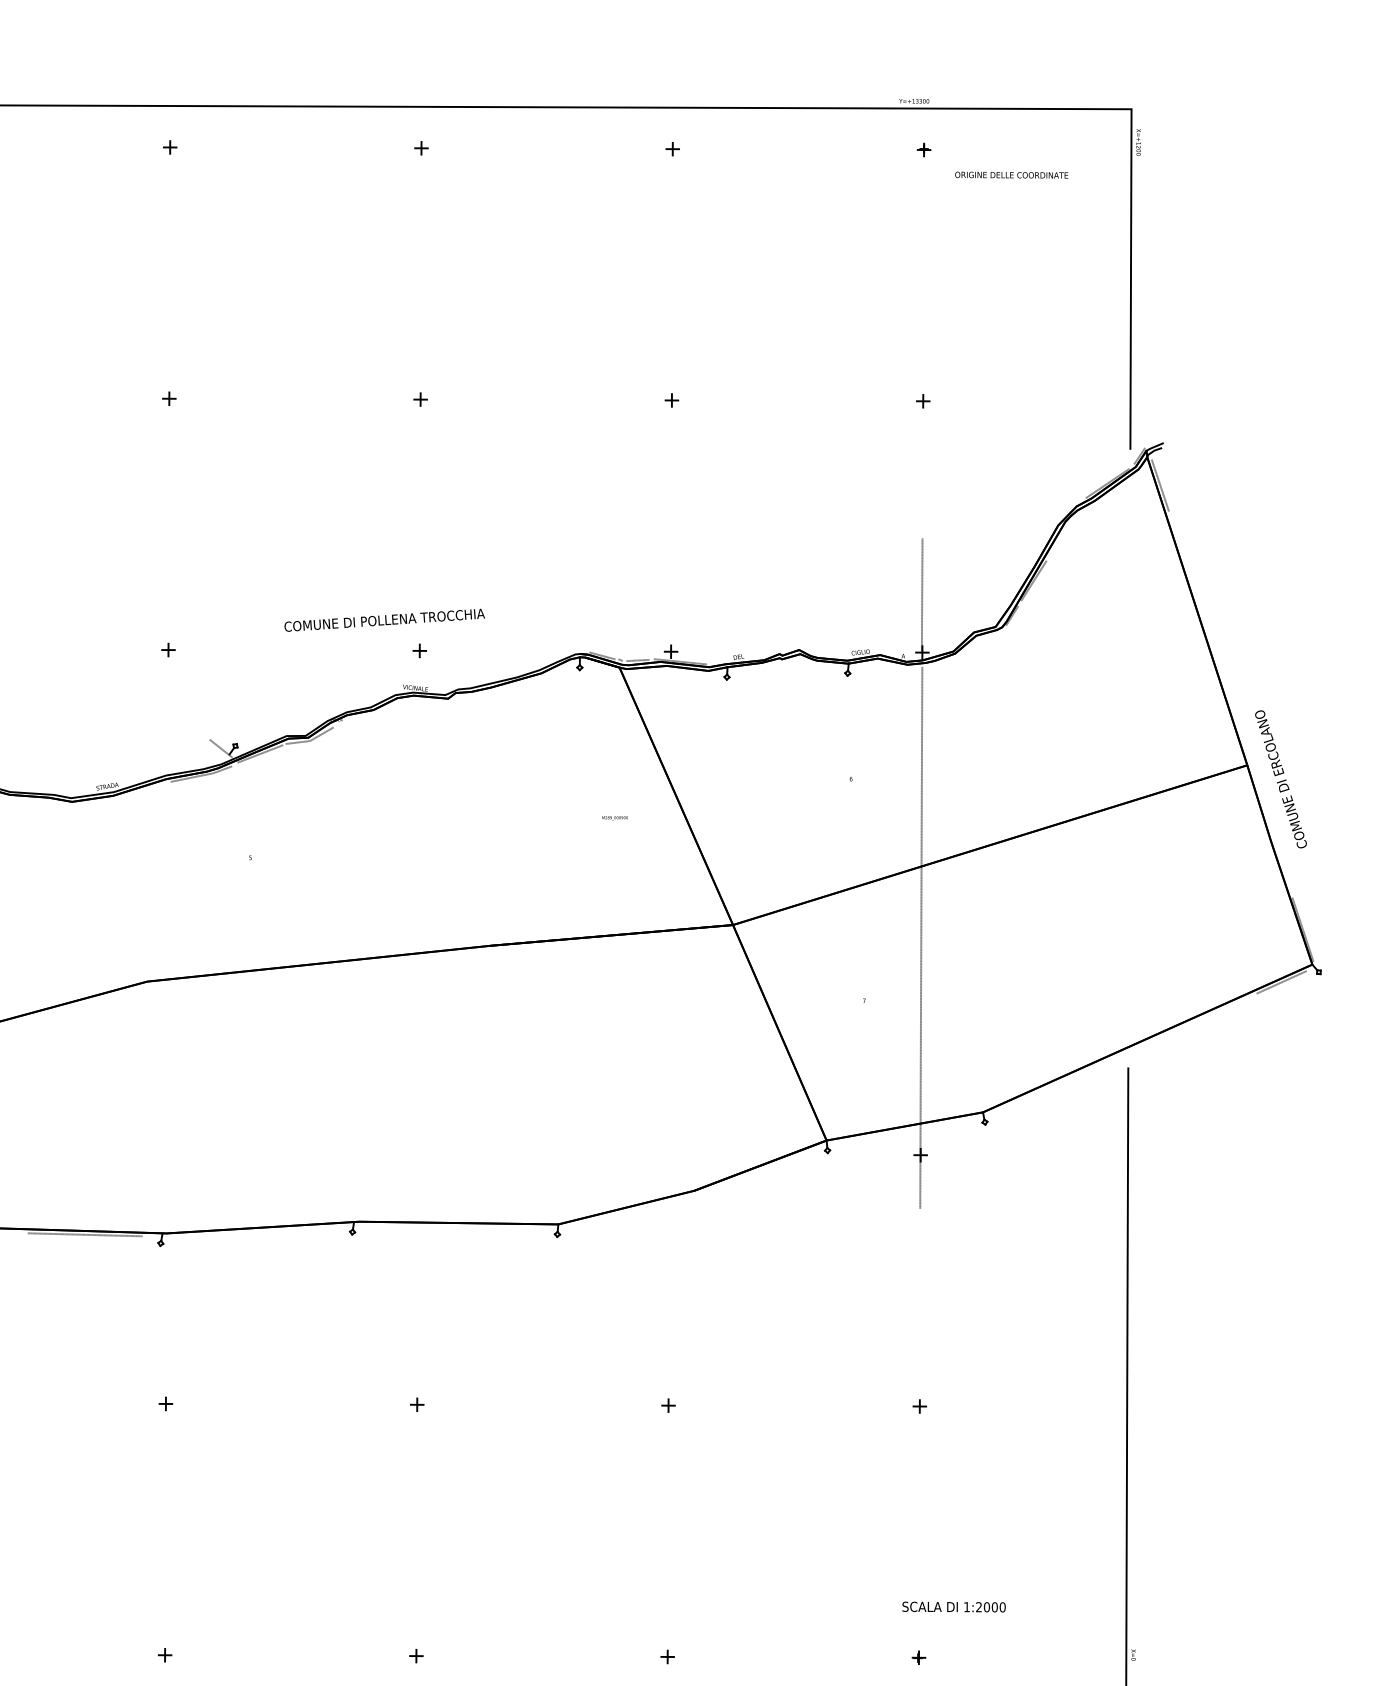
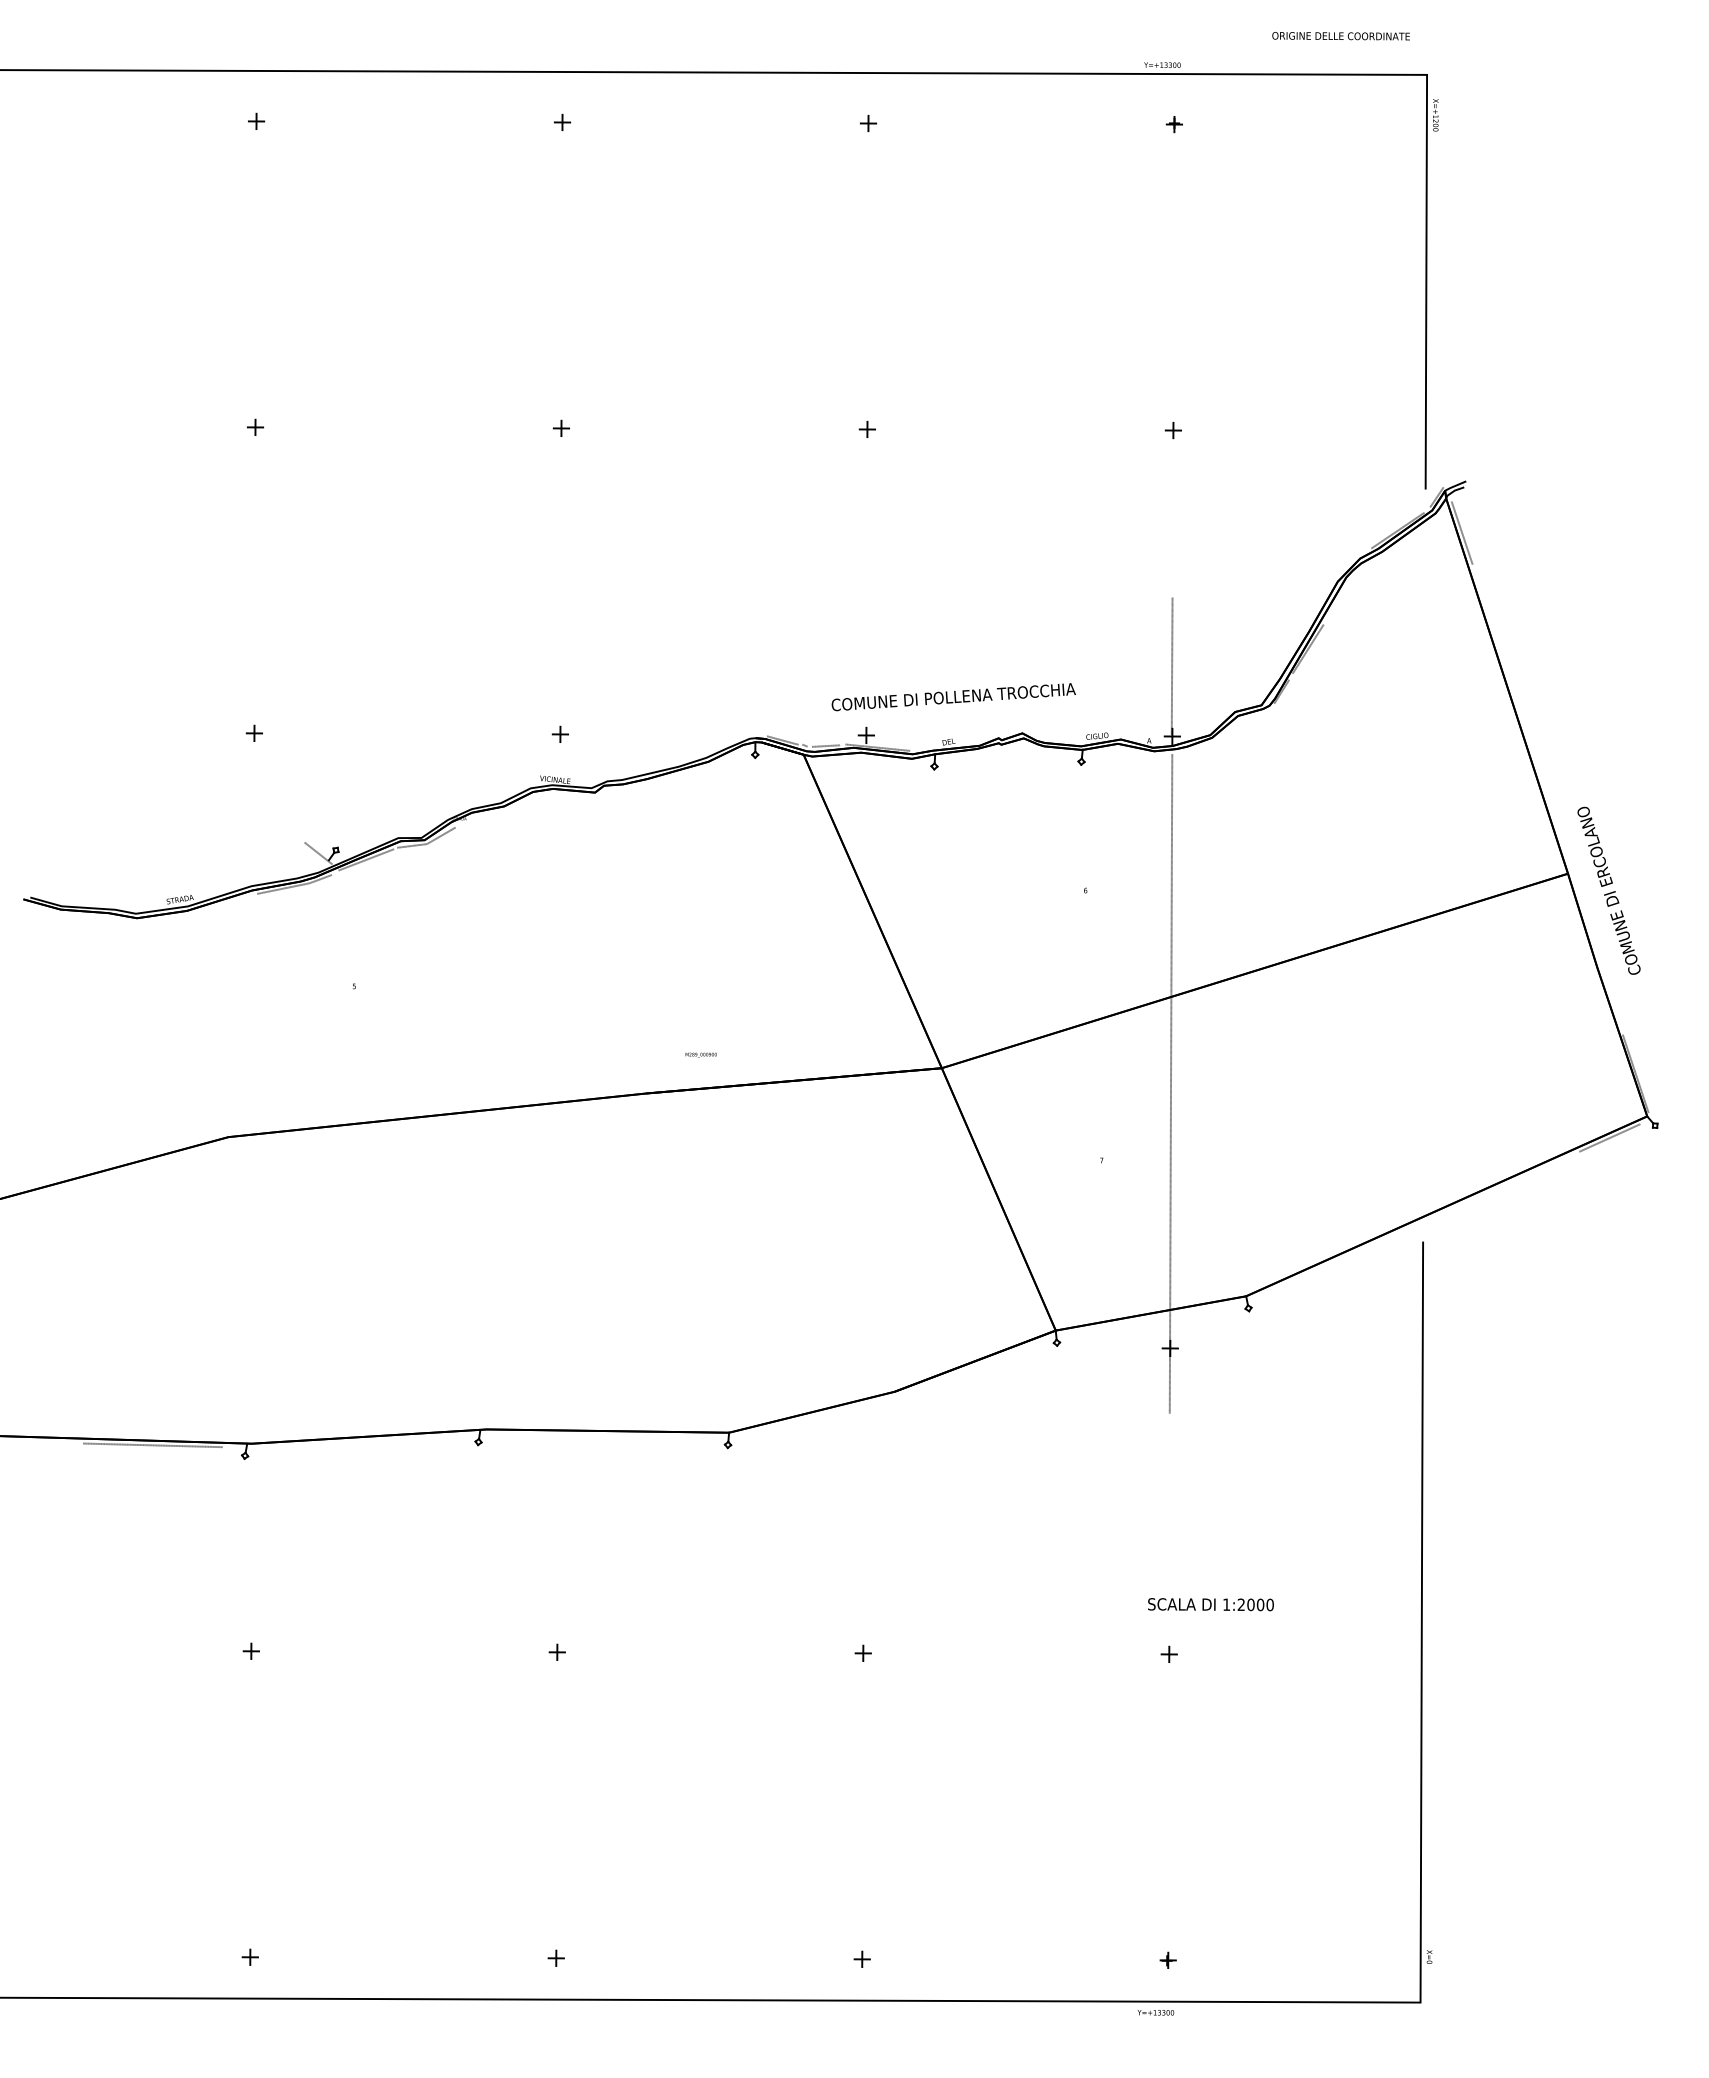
text: (1011, 175) -> (1340, 36), moved
text: (384, 620) -> (953, 697), moved
text: (614, 817) -> (700, 1054), moved
text: (953, 1606) -> (1210, 1604), moved

